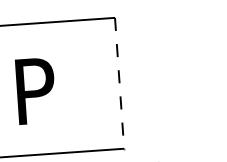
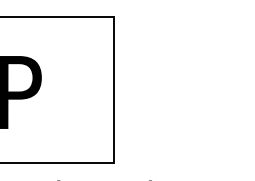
line: (119, 83) -> (113, 90), dashed -> solid

